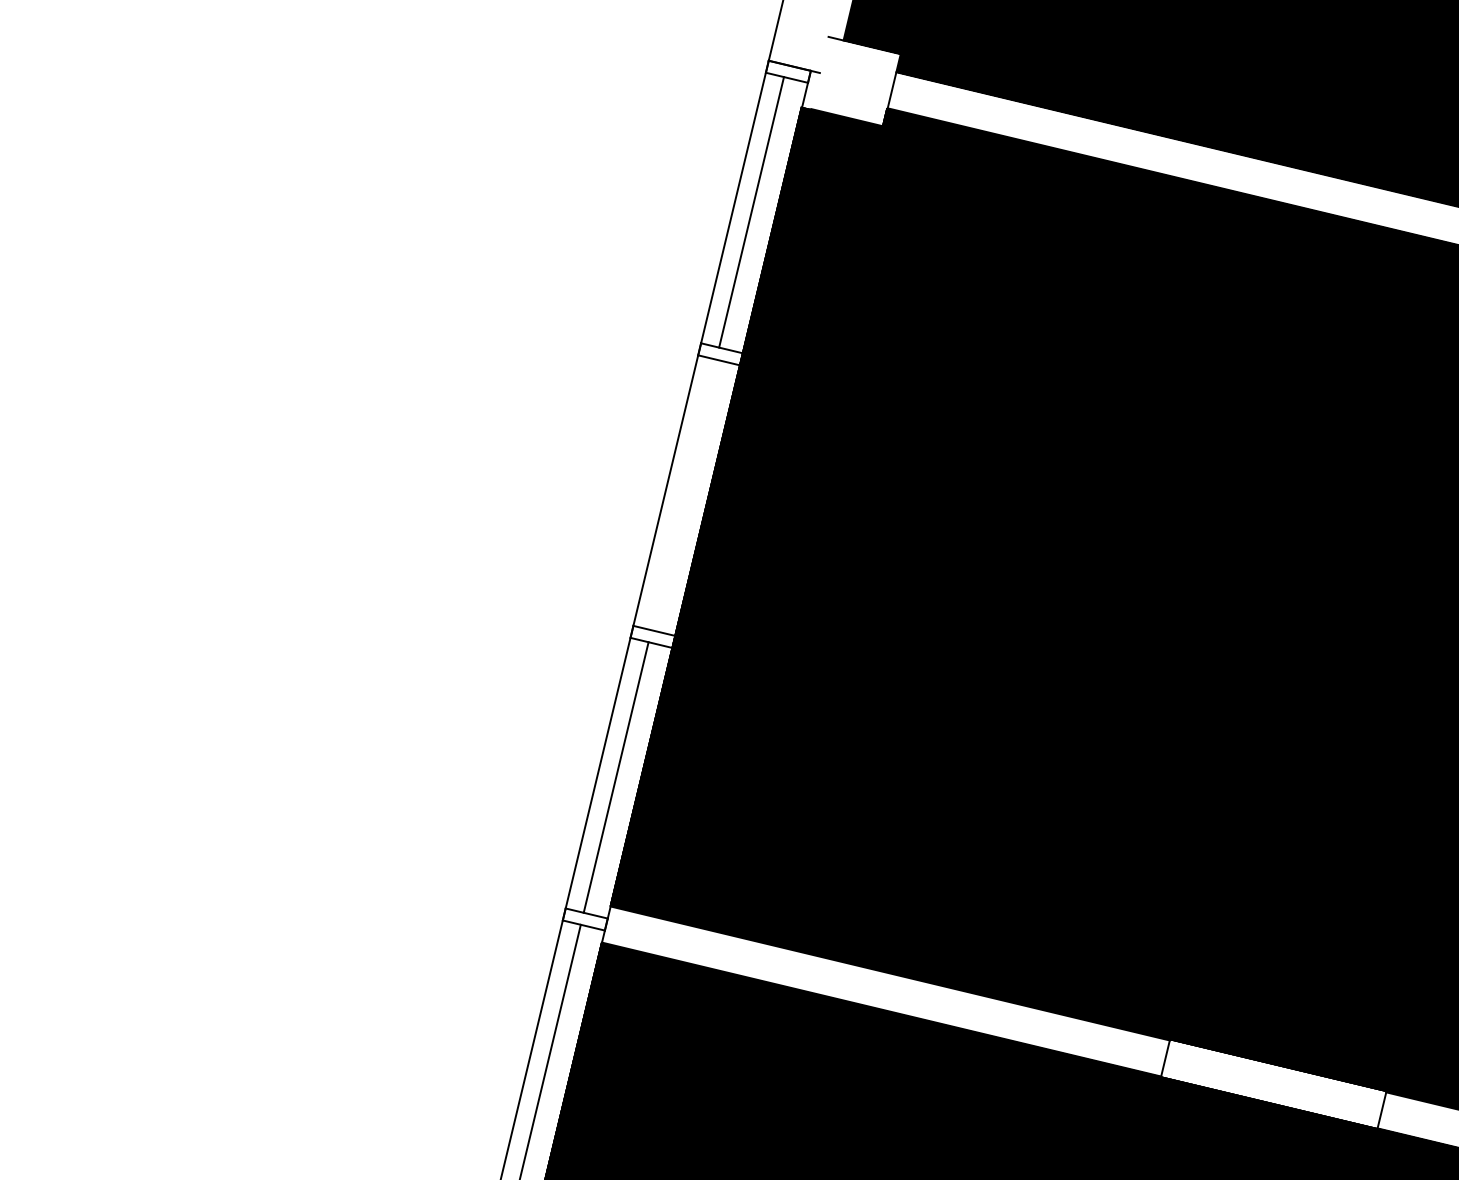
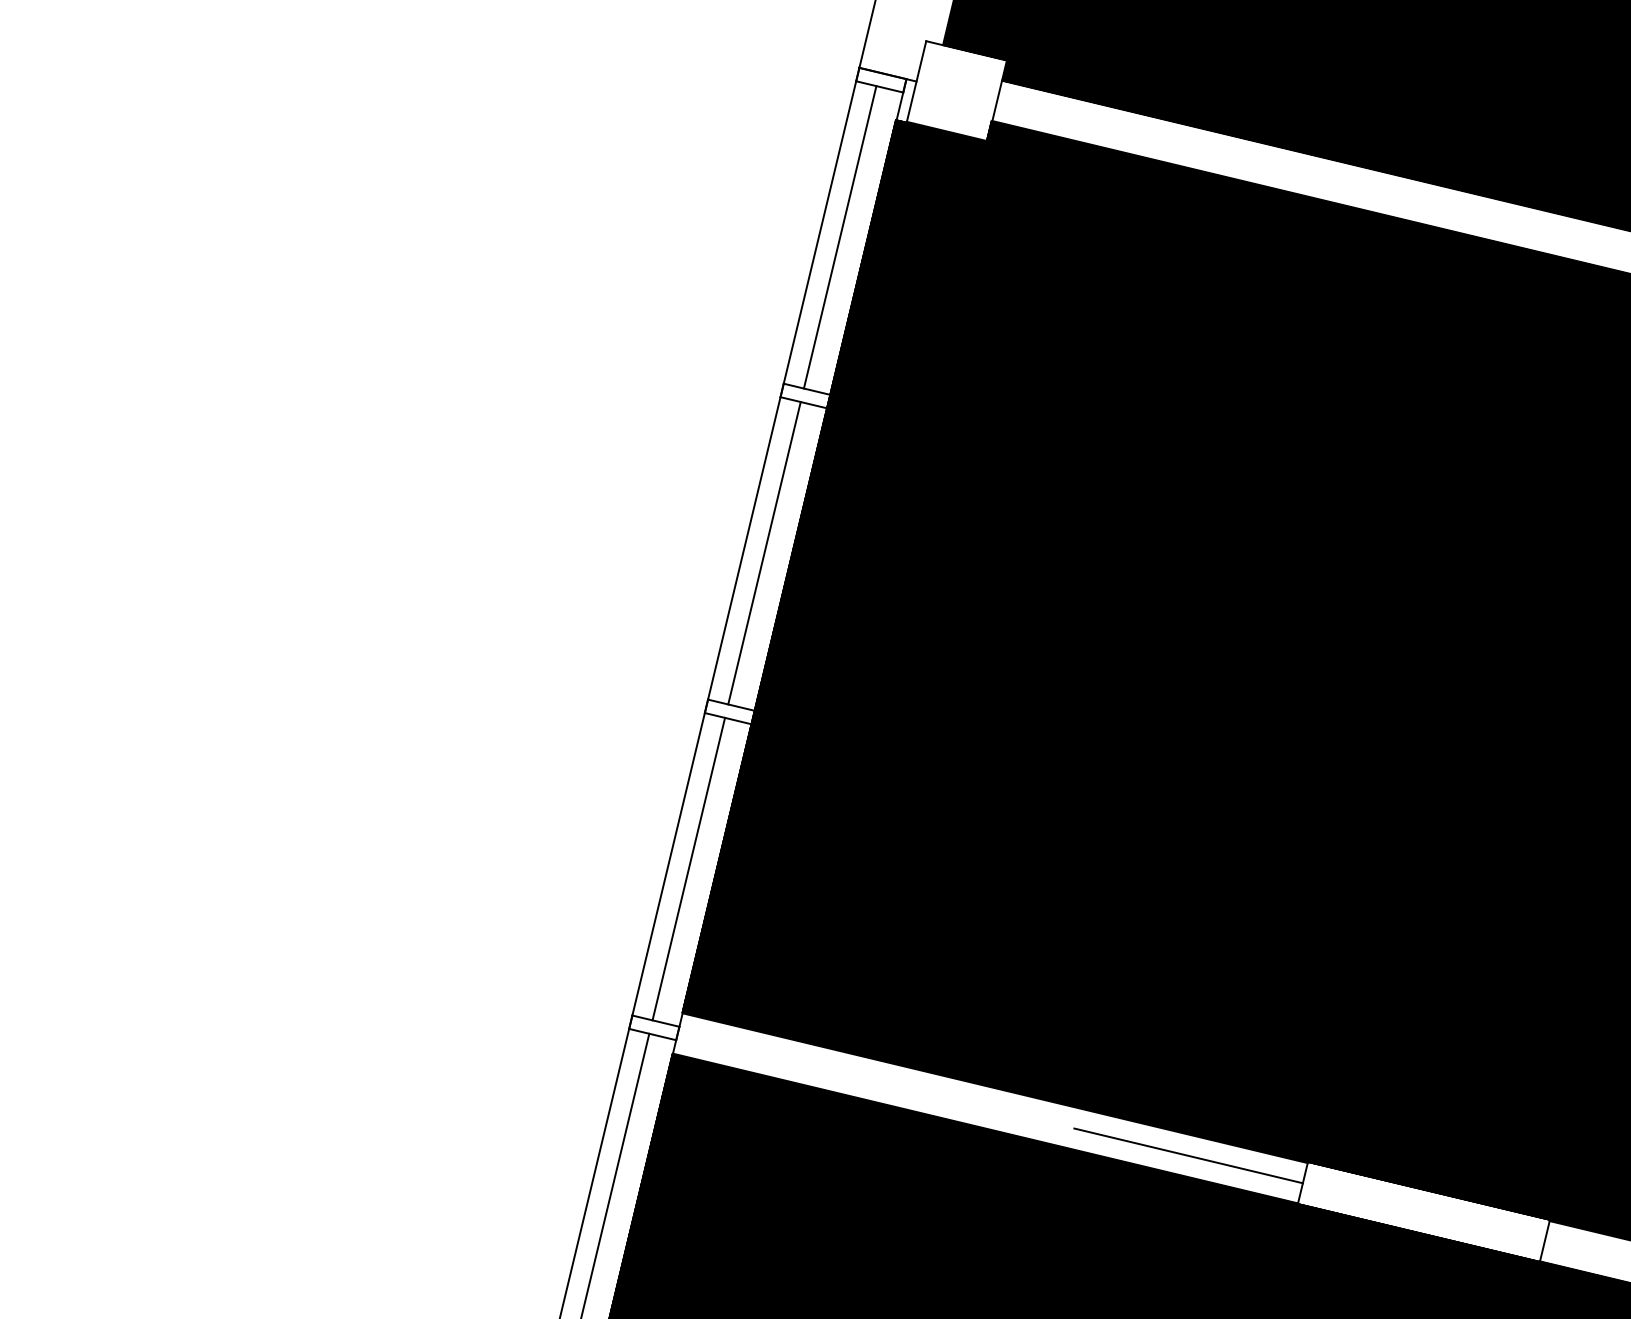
line: (819, 72) -> (916, 80), added
line: (683, 494) -> (764, 552), added
line: (1063, 1033) -> (1188, 1155), added

